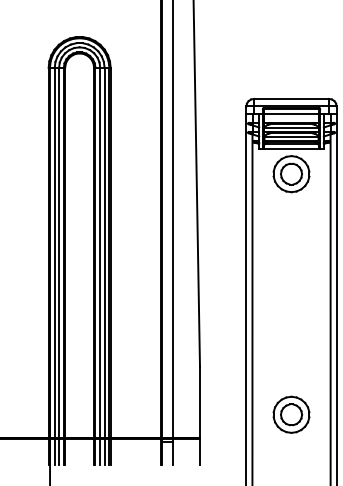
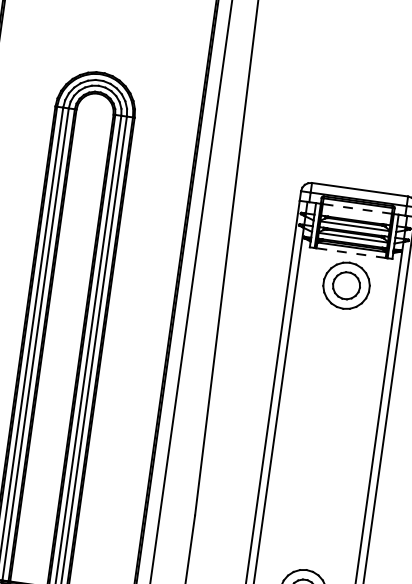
line: (291, 113) -> (357, 208), solid -> dashed
line: (291, 148) -> (351, 253), solid -> dashed

